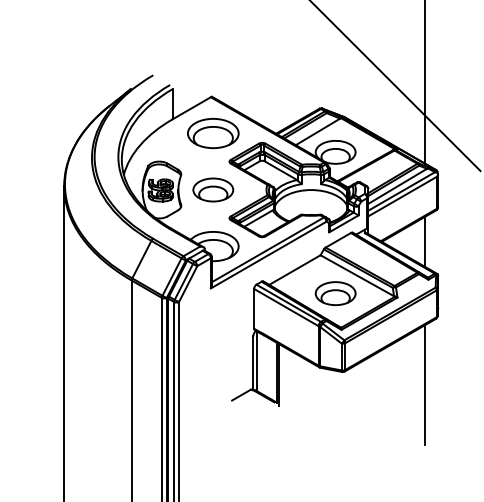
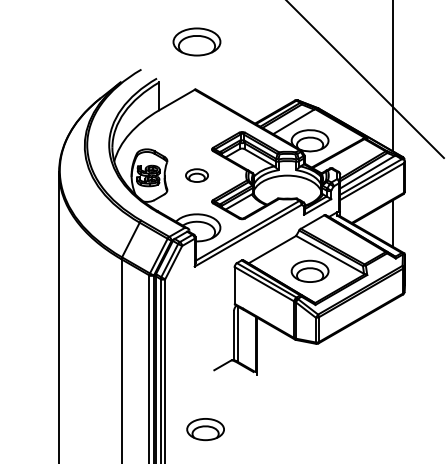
part: (213, 133) -> (197, 41), moved
part: (213, 189) -> (197, 175), size x0.6
line: (425, 384) -> (393, 355), removed
part: (222, 464) -> (205, 429), added

